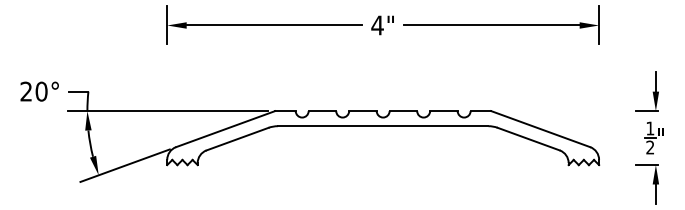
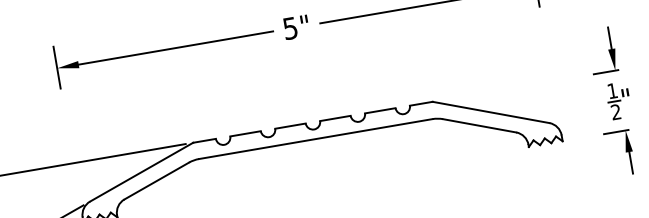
text: (377, 25) -> (290, 28), 4" -> 5"

